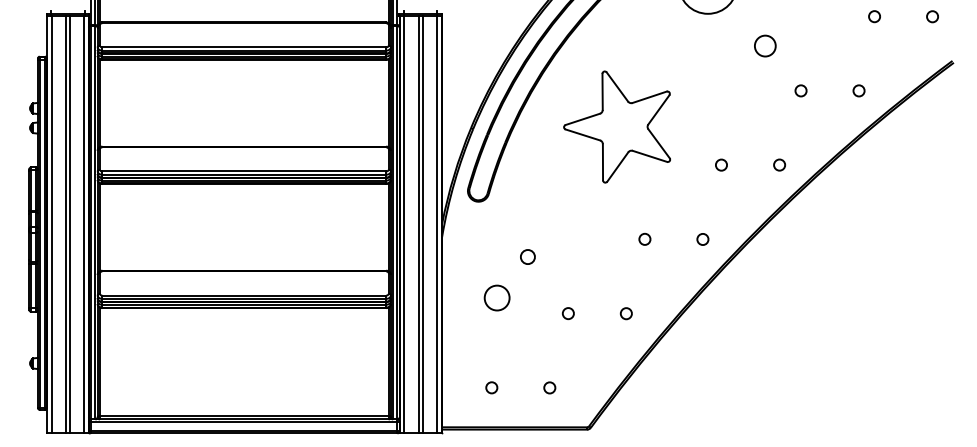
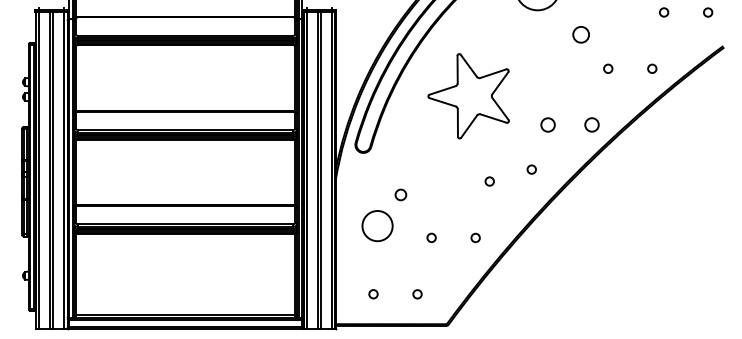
circle: (720, 165) -> (547, 125), size x1.6
circle: (778, 165) -> (591, 125), size x1.6
circle: (702, 239) -> (531, 169), moved
circle: (497, 297) -> (377, 225), size x1.6

